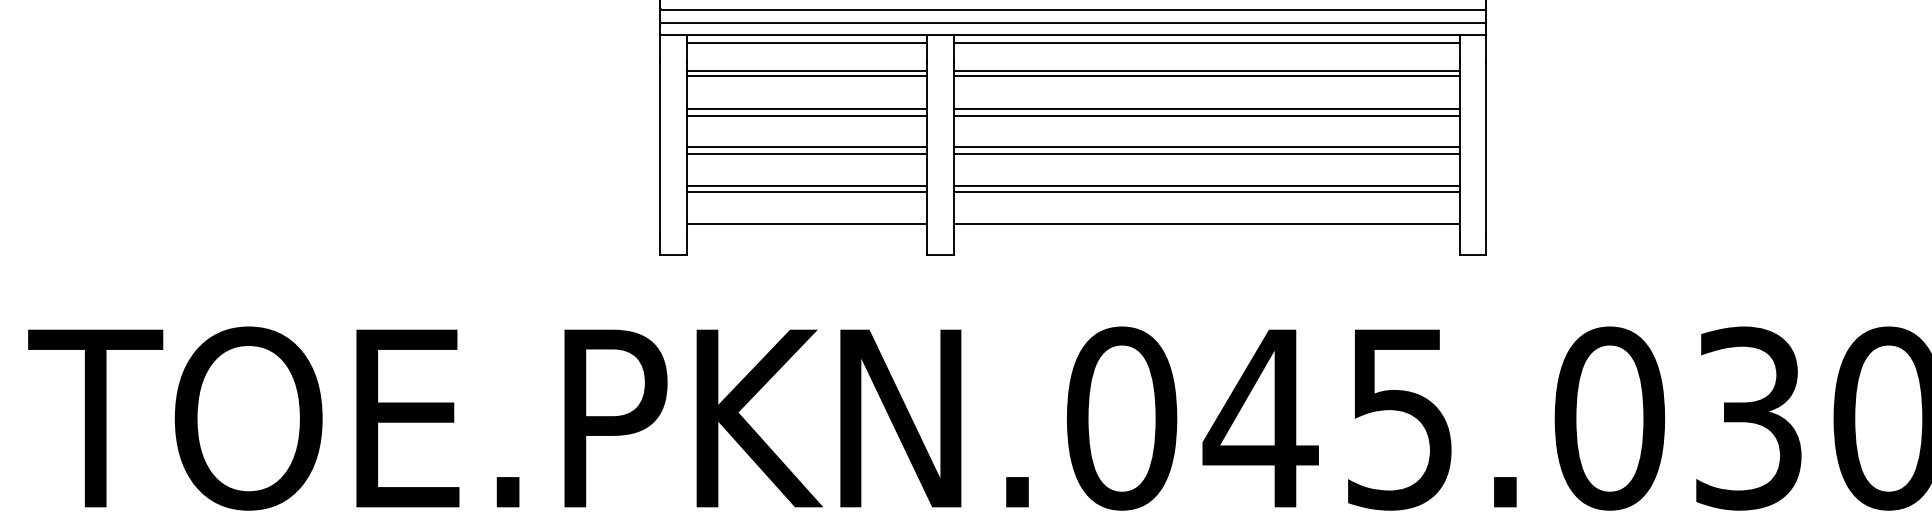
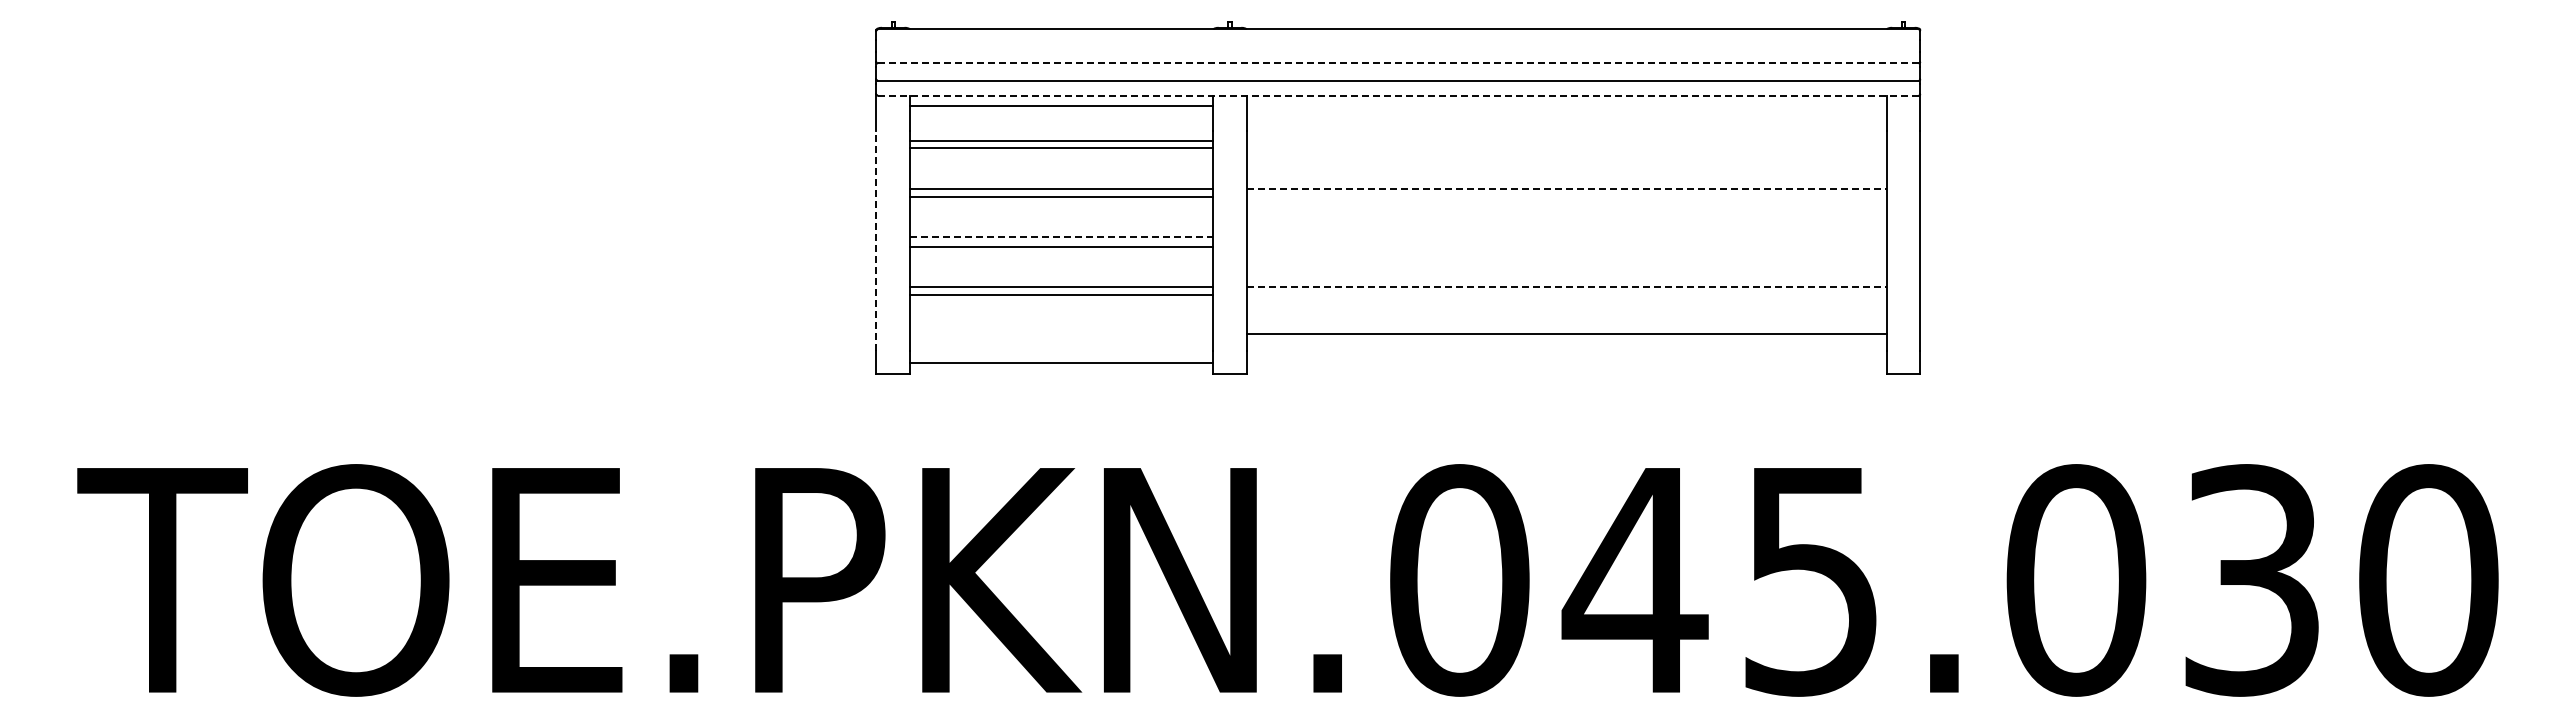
line: (1072, 9) -> (1397, 63), solid -> dashed
line: (1073, 34) -> (1398, 95), solid -> dashed
line: (1206, 42) -> (1566, 105), removed
line: (1206, 71) -> (1566, 141), removed
line: (1206, 76) -> (1566, 147), removed
line: (1206, 108) -> (1566, 188), solid -> dashed
line: (1206, 115) -> (1566, 197), removed
line: (806, 147) -> (1061, 237), solid -> dashed
line: (1206, 147) -> (1566, 237), removed
line: (660, 150) -> (876, 241), solid -> dashed
line: (1206, 154) -> (1566, 246), removed
line: (1206, 186) -> (1566, 286), solid -> dashed
line: (1206, 192) -> (1566, 294), removed
line: (806, 224) -> (1061, 363), moved

